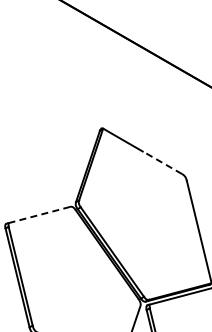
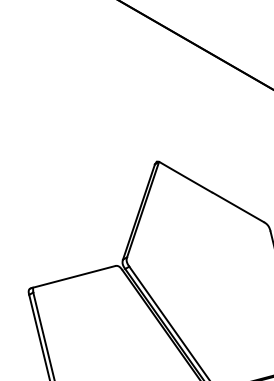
line: (162, 162) -> (238, 206), dashed -> solid
line: (38, 215) -> (73, 277), dashed -> solid

